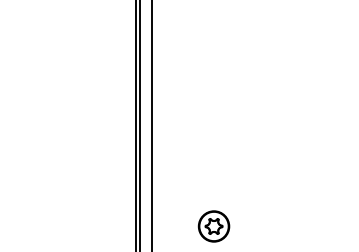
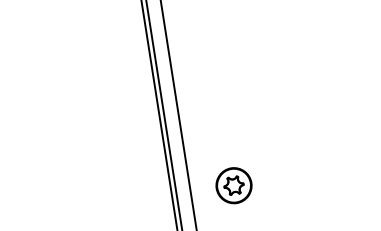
part: (213, 226) -> (233, 185), moved

